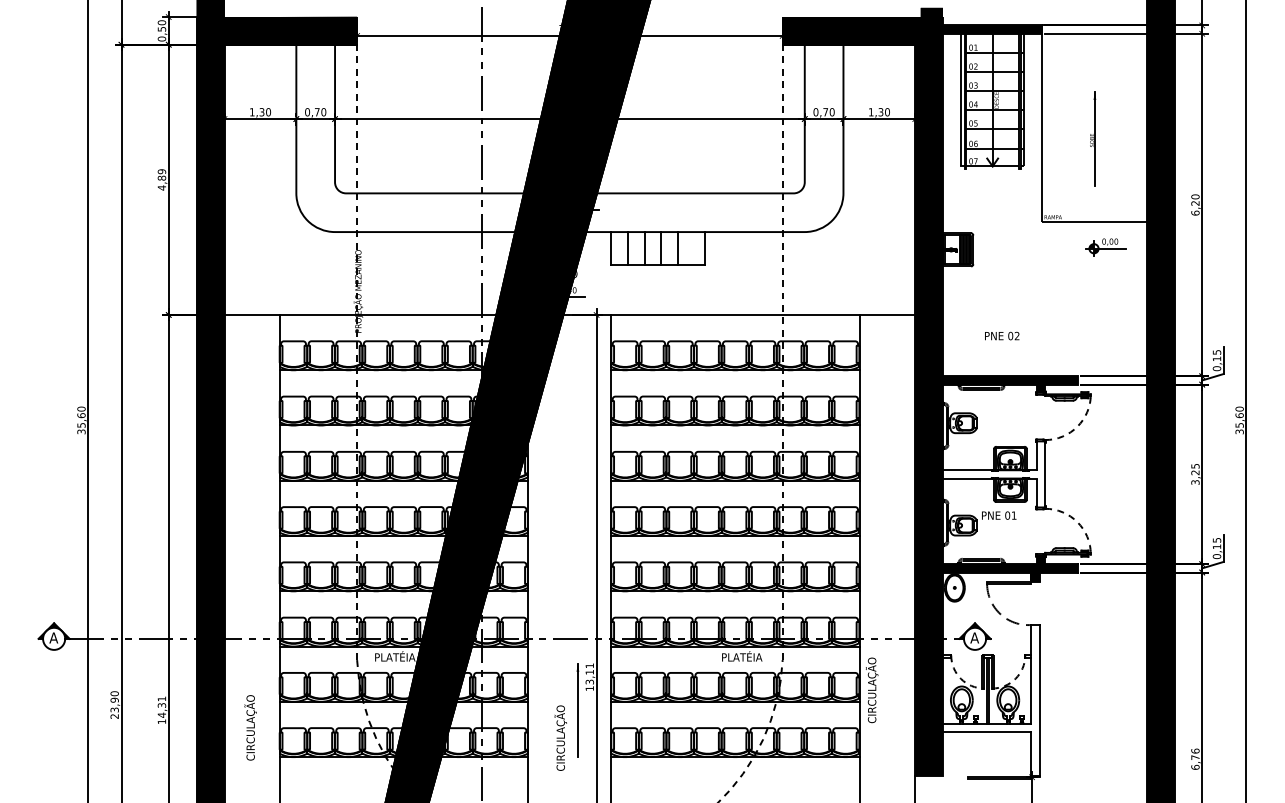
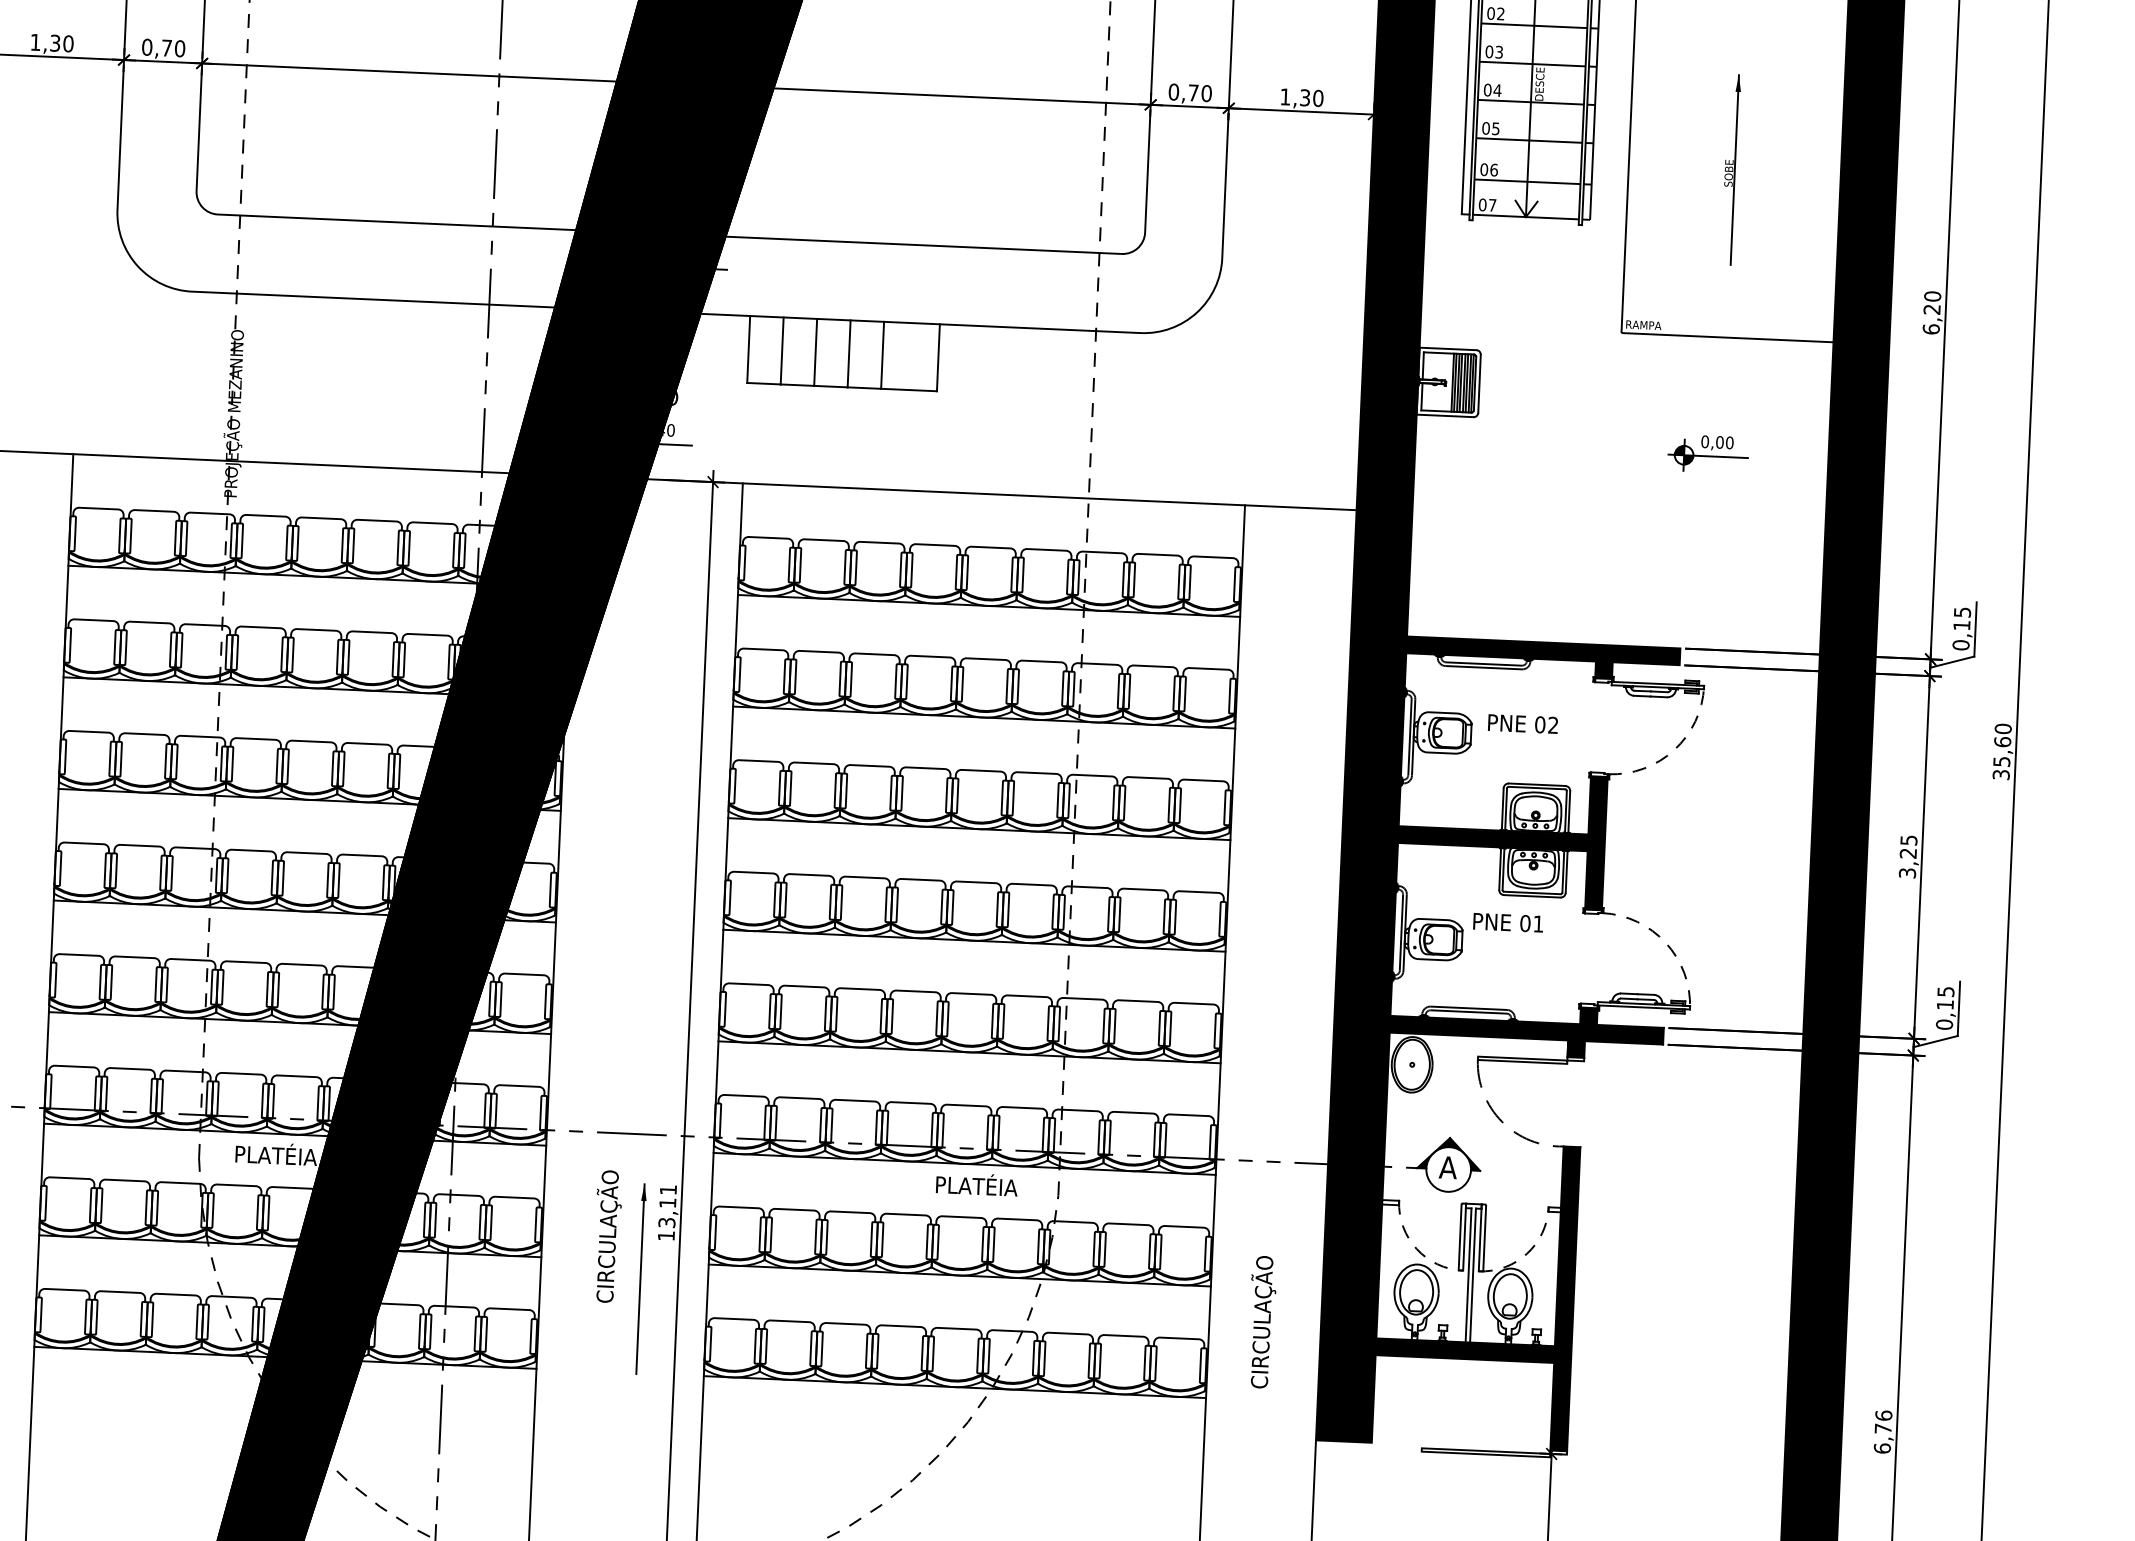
part: (1105, 247) -> (1707, 453), moved
text: (1002, 335) -> (1523, 722), moved
fill: (993, 474) -> (1500, 839), added
text: (872, 690) -> (1262, 1322), moved
fill: (990, 700) -> (1474, 1295), added
text: (560, 737) -> (607, 1235), moved

